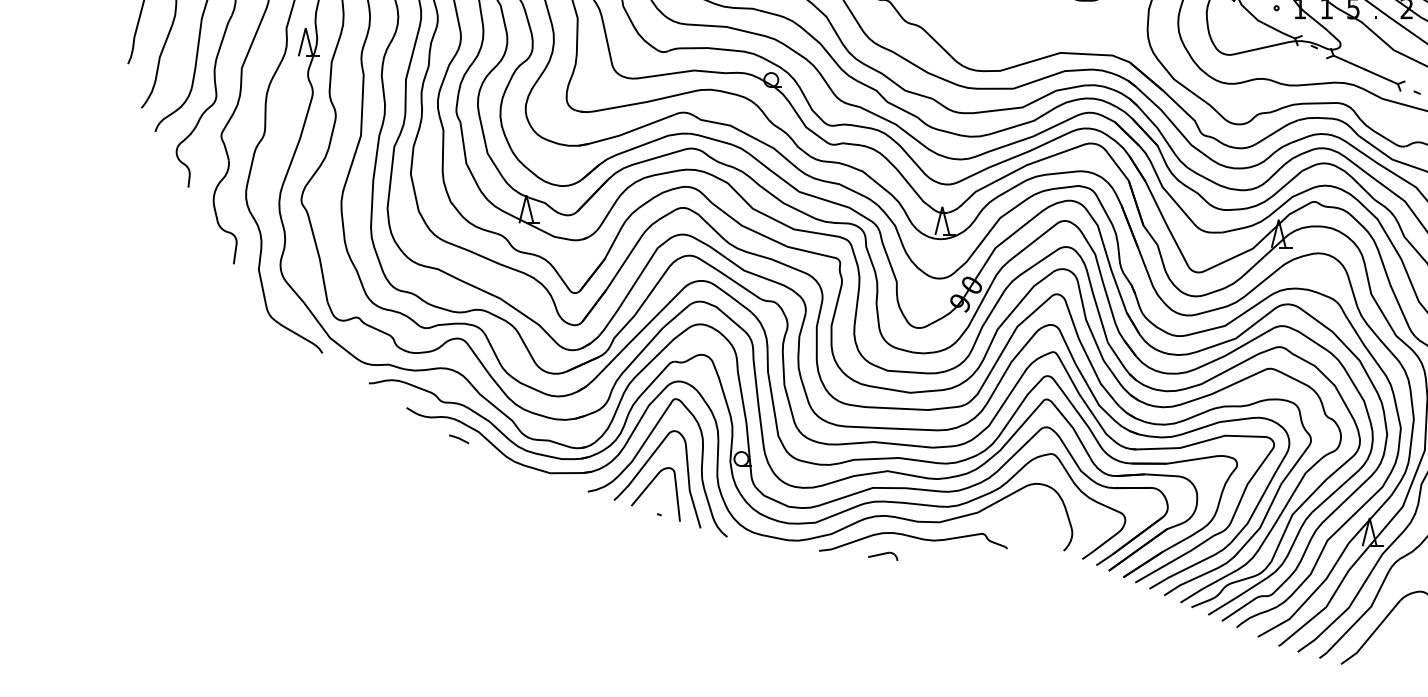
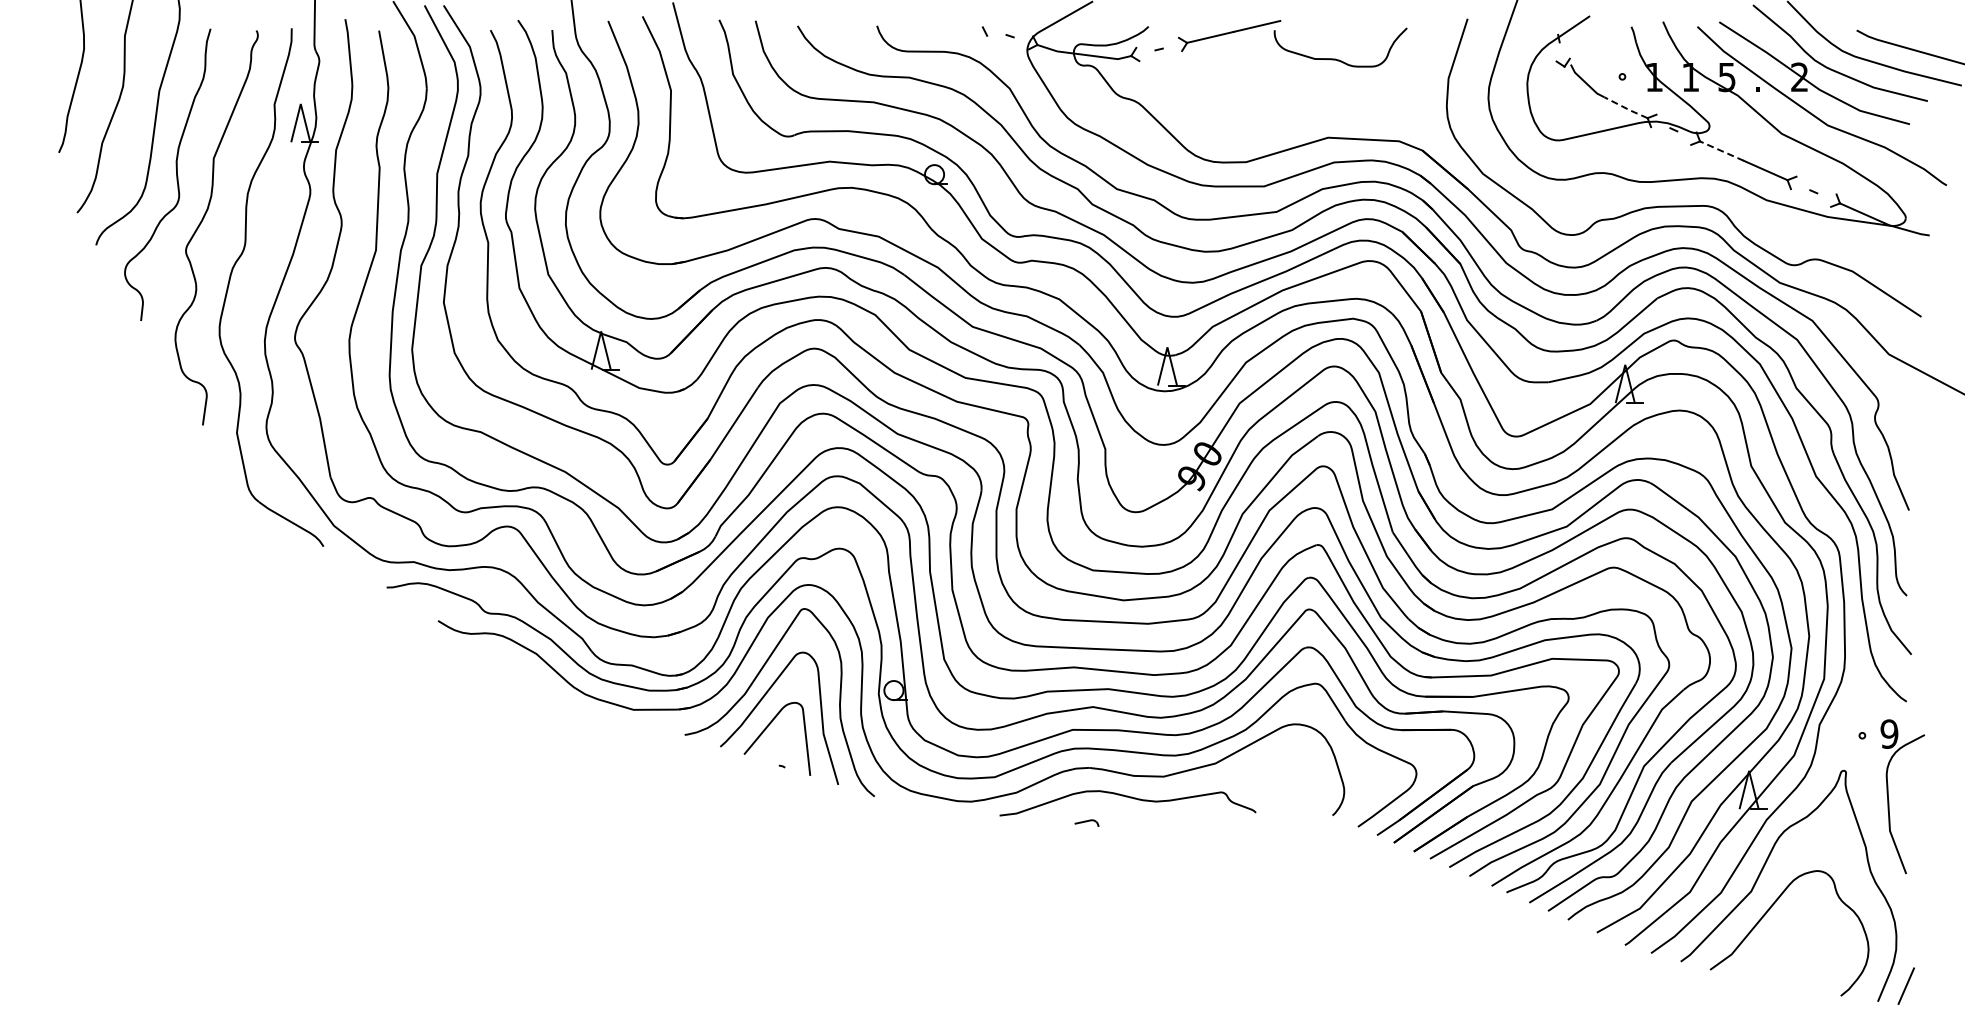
line: (1279, 31) -> (1626, 108), solid -> dashed
line: (1349, 63) -> (1721, 151), solid -> dashed
line: (459, 439) -> (509, 663), removed
part: (882, 556) -> (1086, 823), size x0.6

